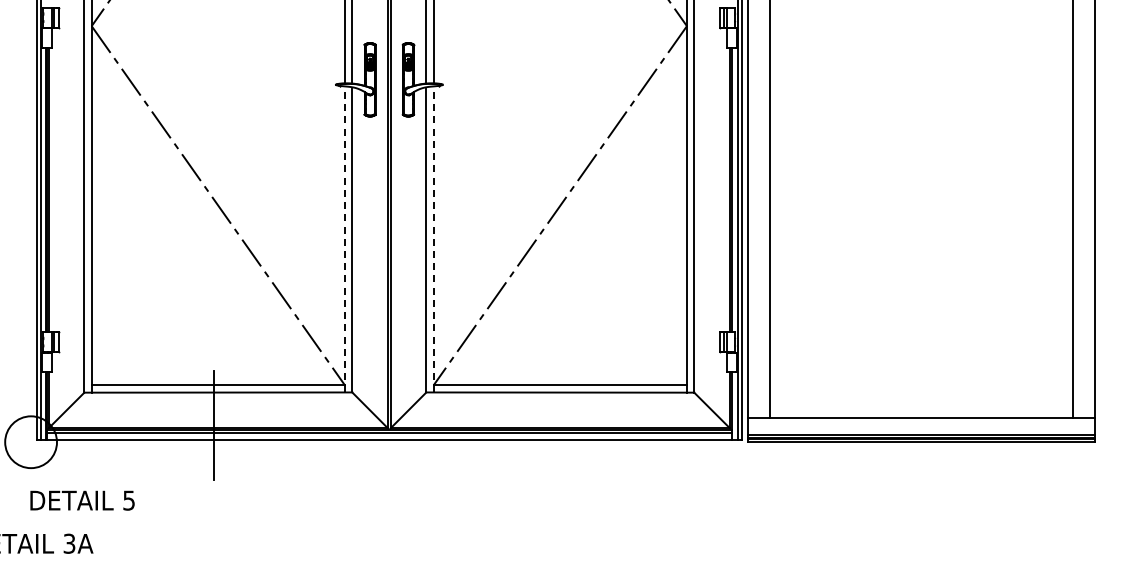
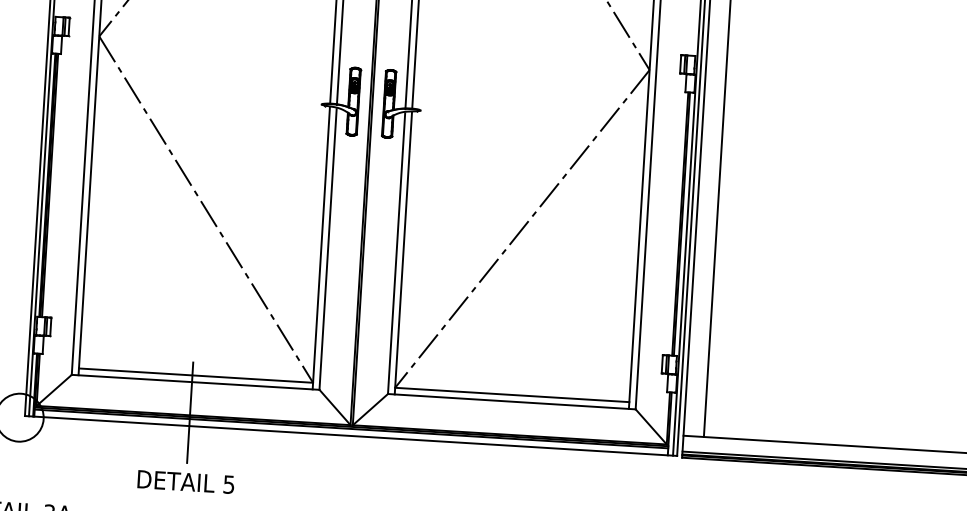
line: (344, 239) -> (320, 247), dashed -> solid
line: (433, 239) -> (403, 253), dashed -> solid
text: (82, 500) -> (185, 481), moved

